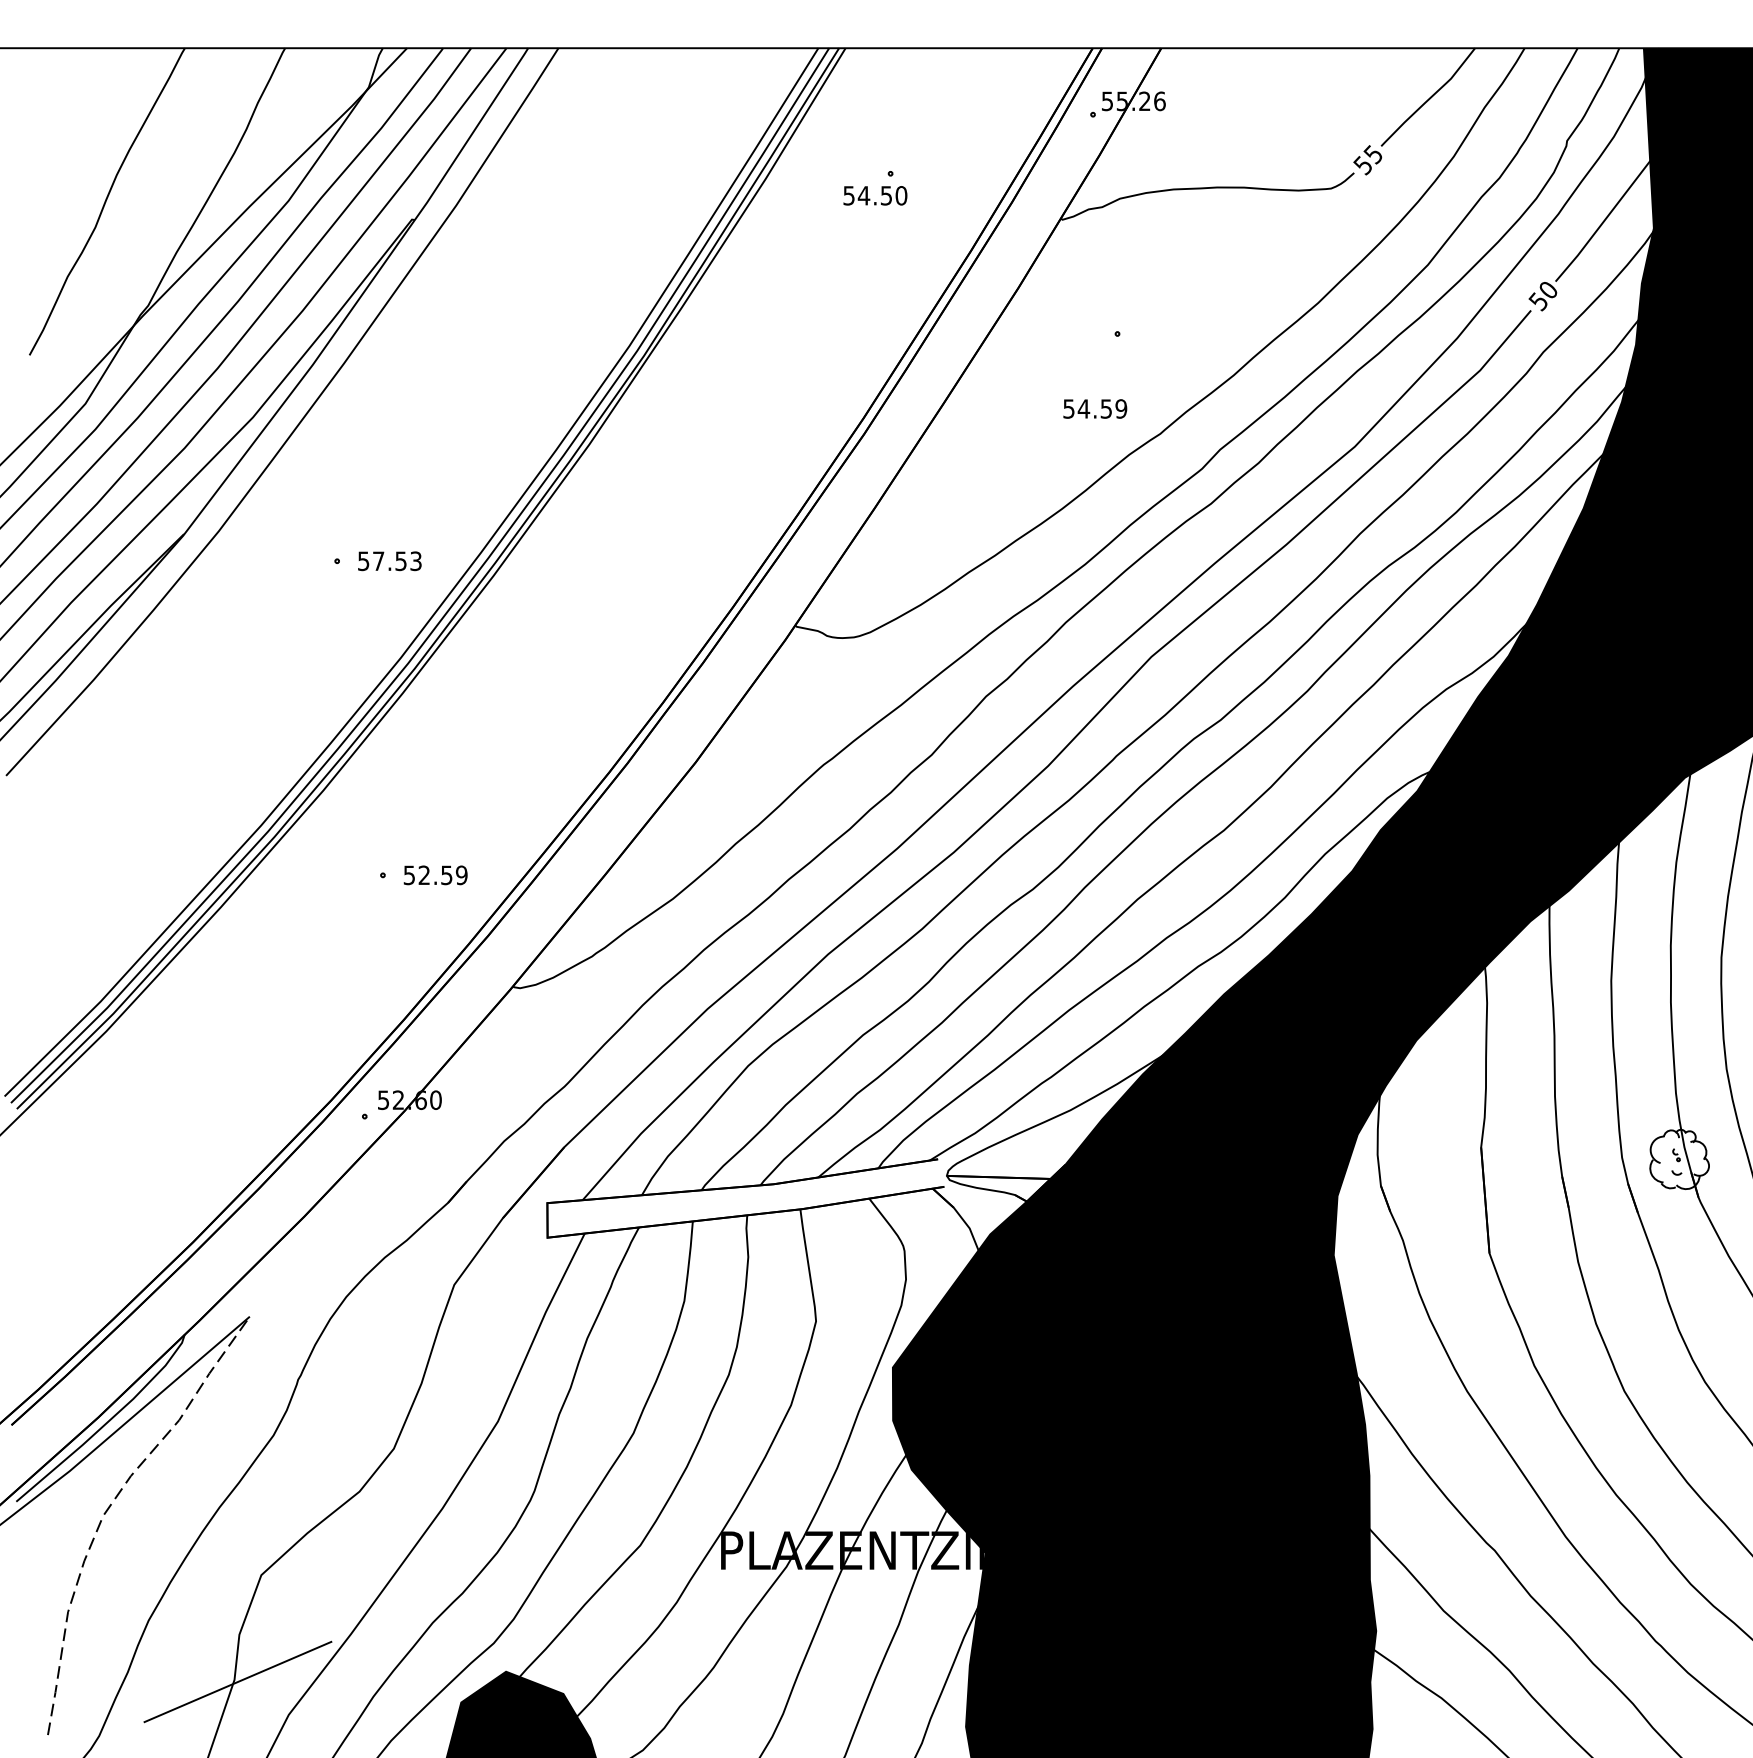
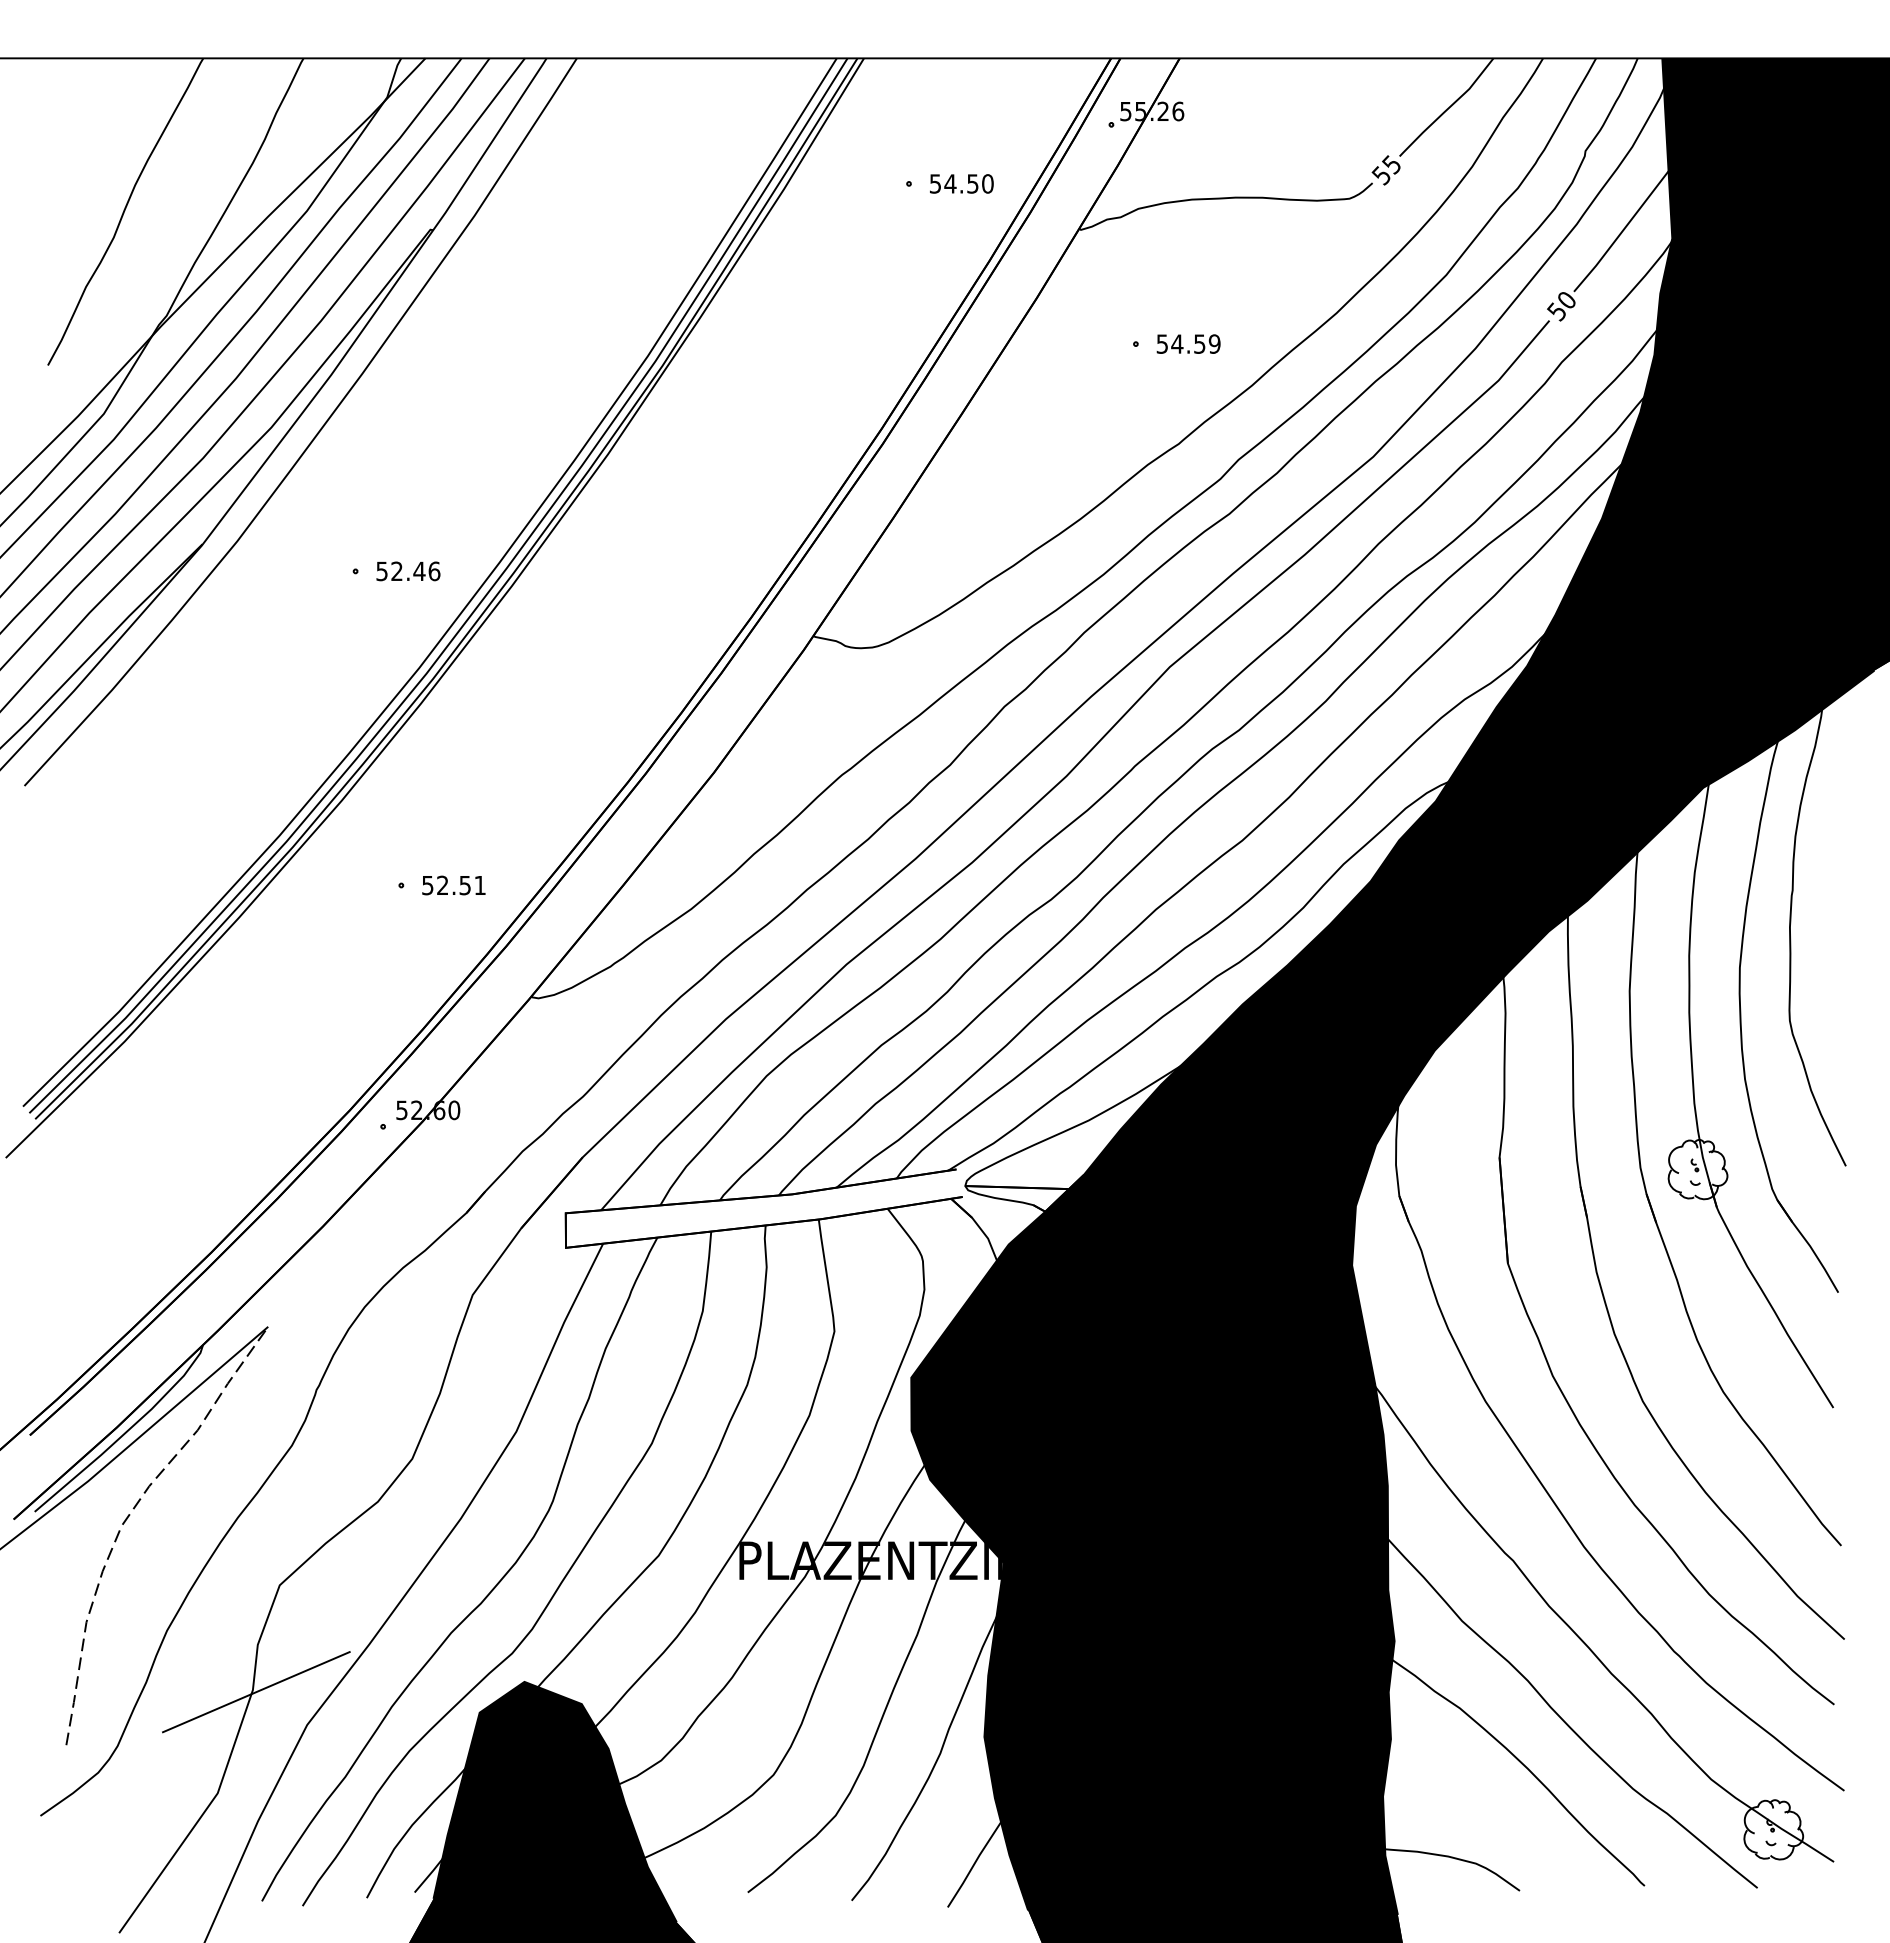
text: (875, 195) -> (961, 183), moved
text: (1095, 408) -> (1188, 343), moved
text: (397, 561) -> (415, 571), 57.53 -> 52.46
text: (461, 875) -> (479, 885), 52.59 -> 52.51

